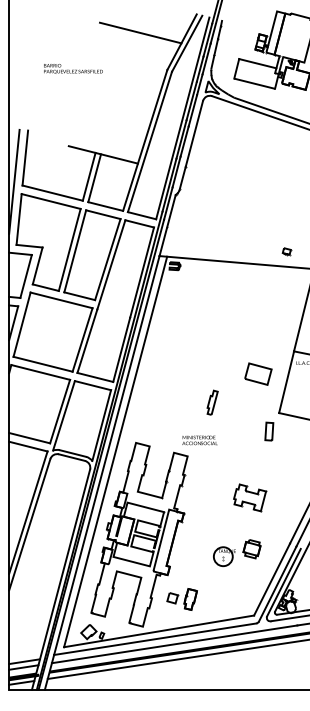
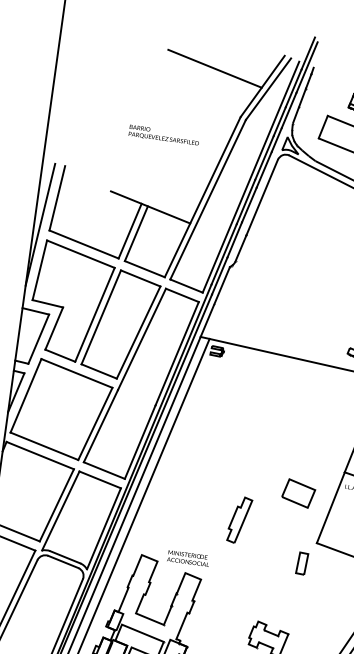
text: (73, 68) -> (164, 134), moved
part: (212, 402) -> (239, 519), size x1.6
text: (199, 440) -> (188, 558), moved

